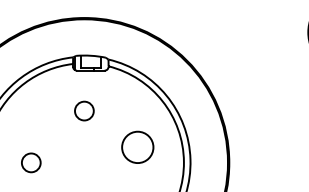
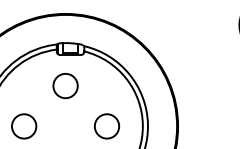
circle: (84, 111) -> (65, 86), size x1.67
circle: (138, 147) -> (107, 126), moved
circle: (31, 162) -> (24, 126), size x1.67

